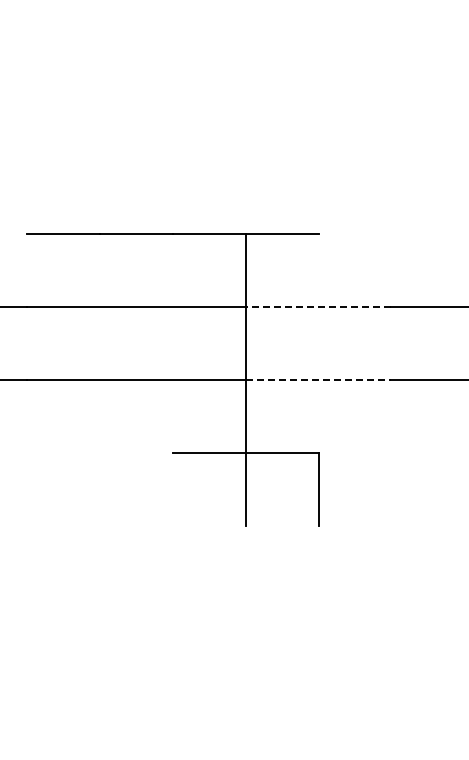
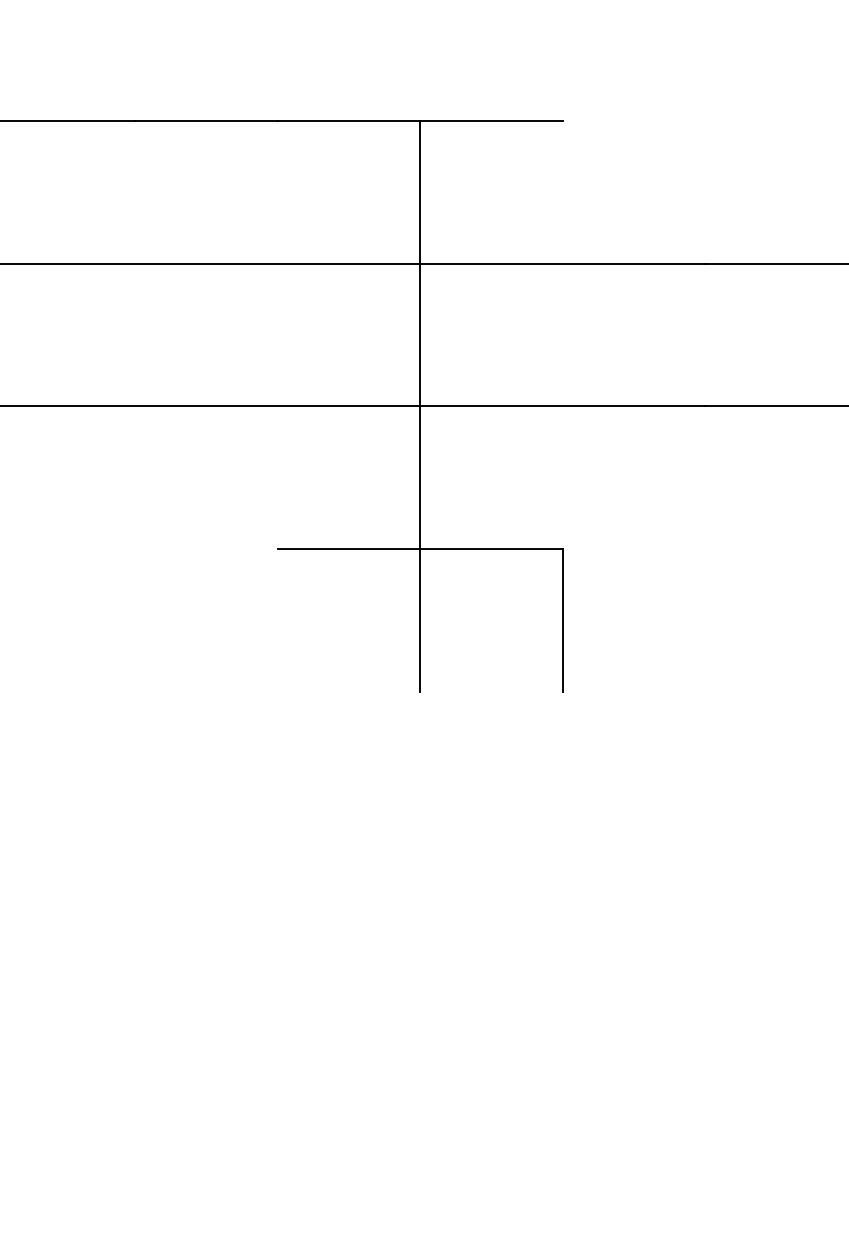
line: (318, 307) -> (562, 264), dashed -> solid
line: (318, 380) -> (562, 407), dashed -> solid

